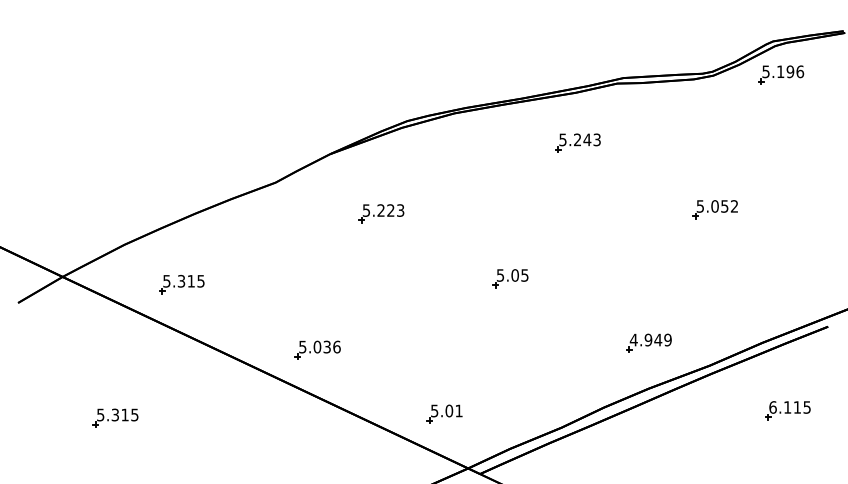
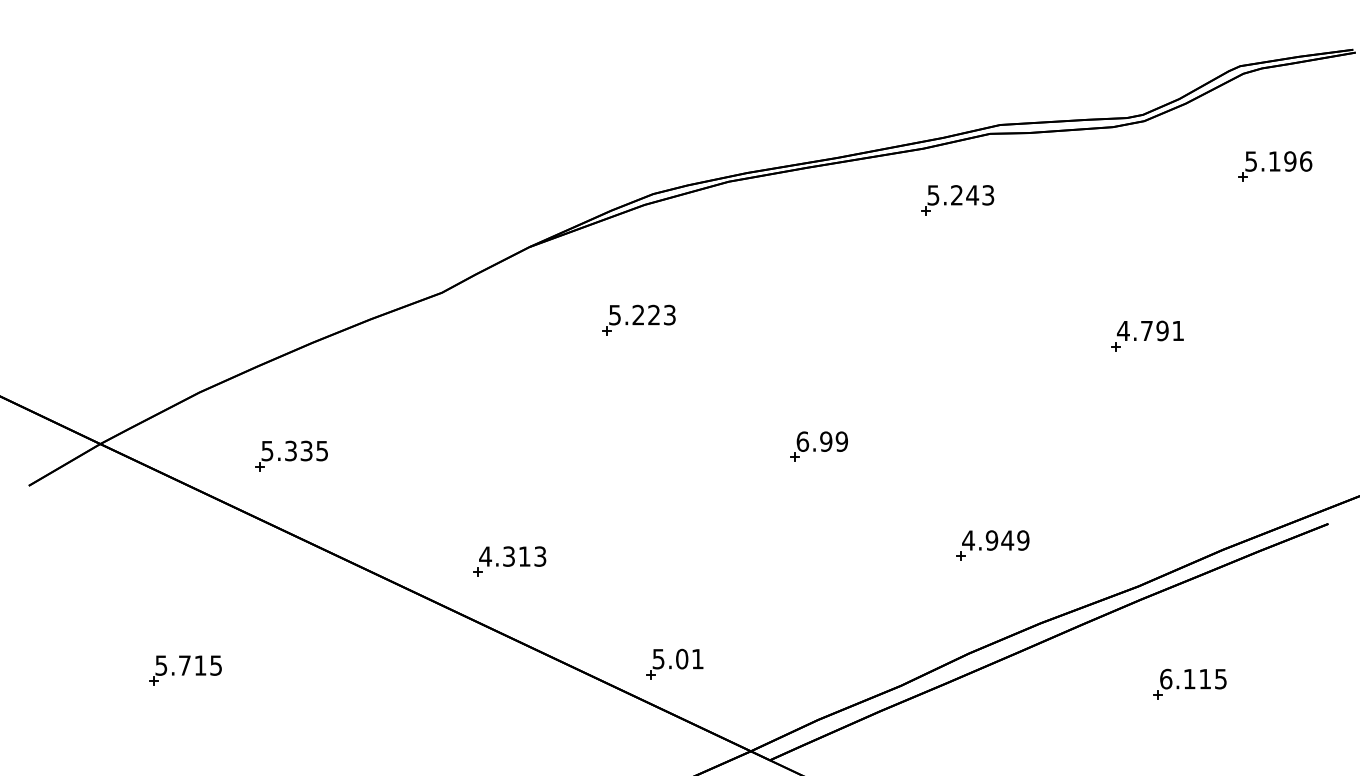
part: (781, 74) -> (1275, 165), moved
part: (577, 142) -> (956, 199), moved
text: (716, 206) -> (1149, 331), 5.052 -> 4.791
part: (381, 213) -> (639, 319), moved
text: (512, 275) -> (821, 441), 5.05 -> 6.99
text: (190, 280) -> (305, 449), 5.315 -> 5.335
part: (648, 342) -> (992, 544), moved
text: (319, 346) -> (512, 555), 5.036 -> 4.313
part: (787, 410) -> (1189, 683), moved
part: (444, 413) -> (674, 663), moved
text: (114, 414) -> (183, 664), 5.315 -> 5.715

